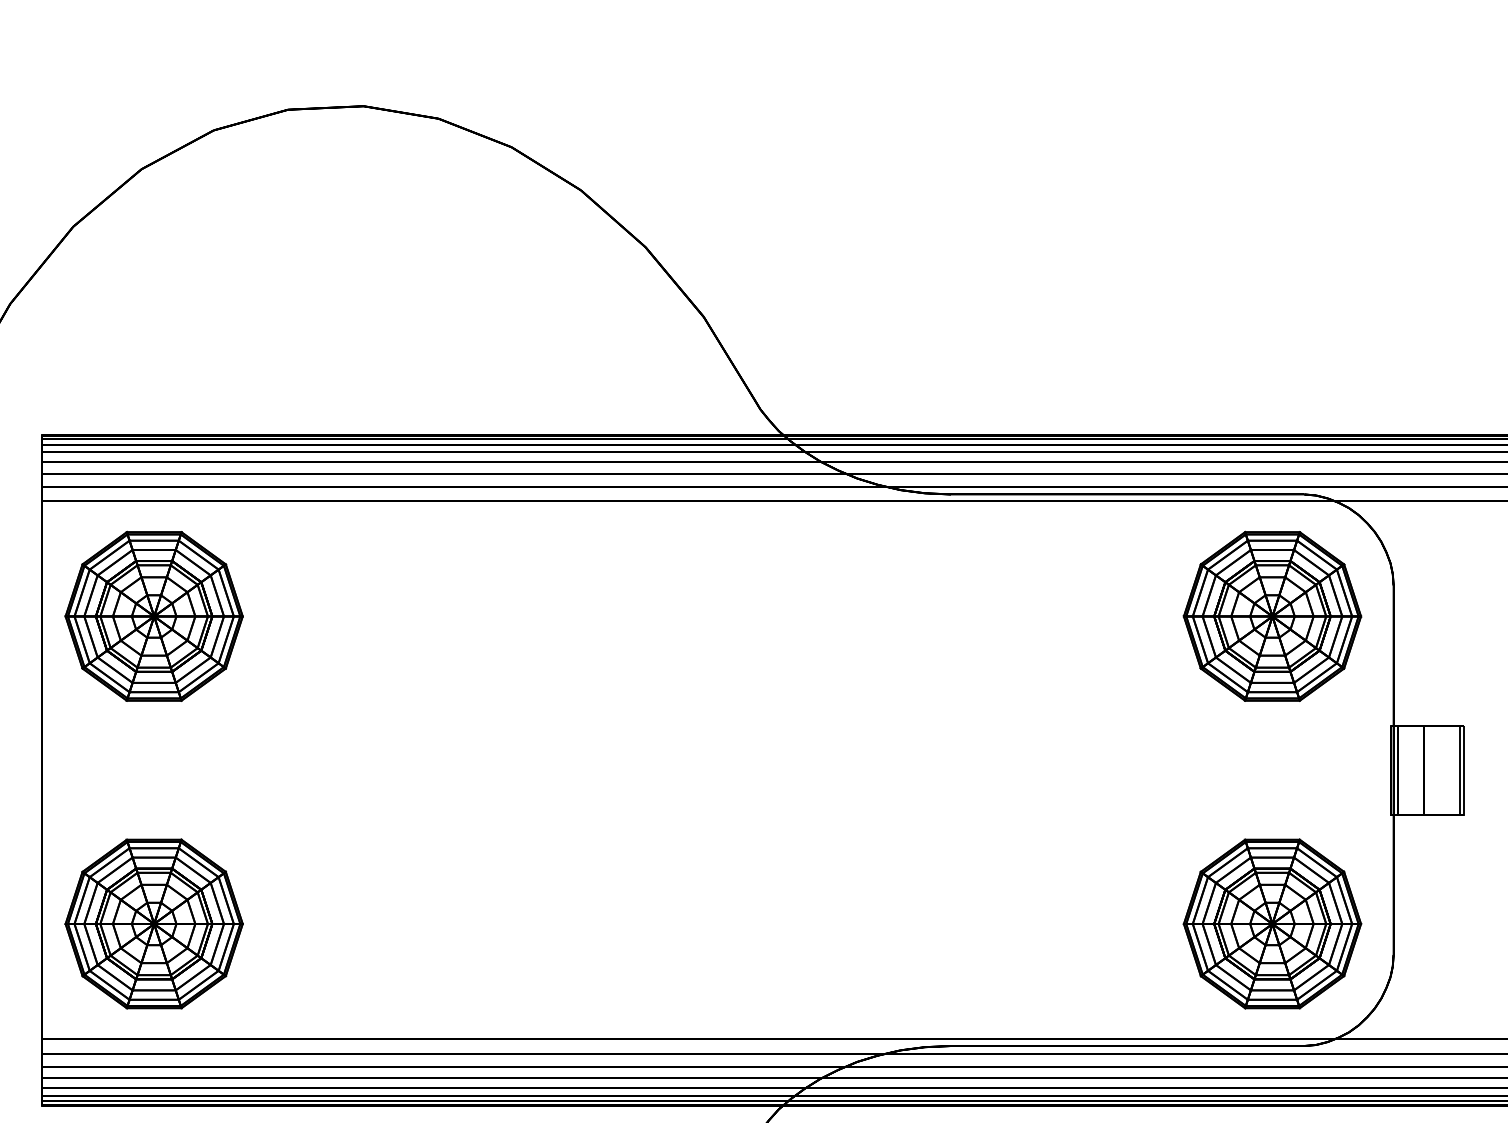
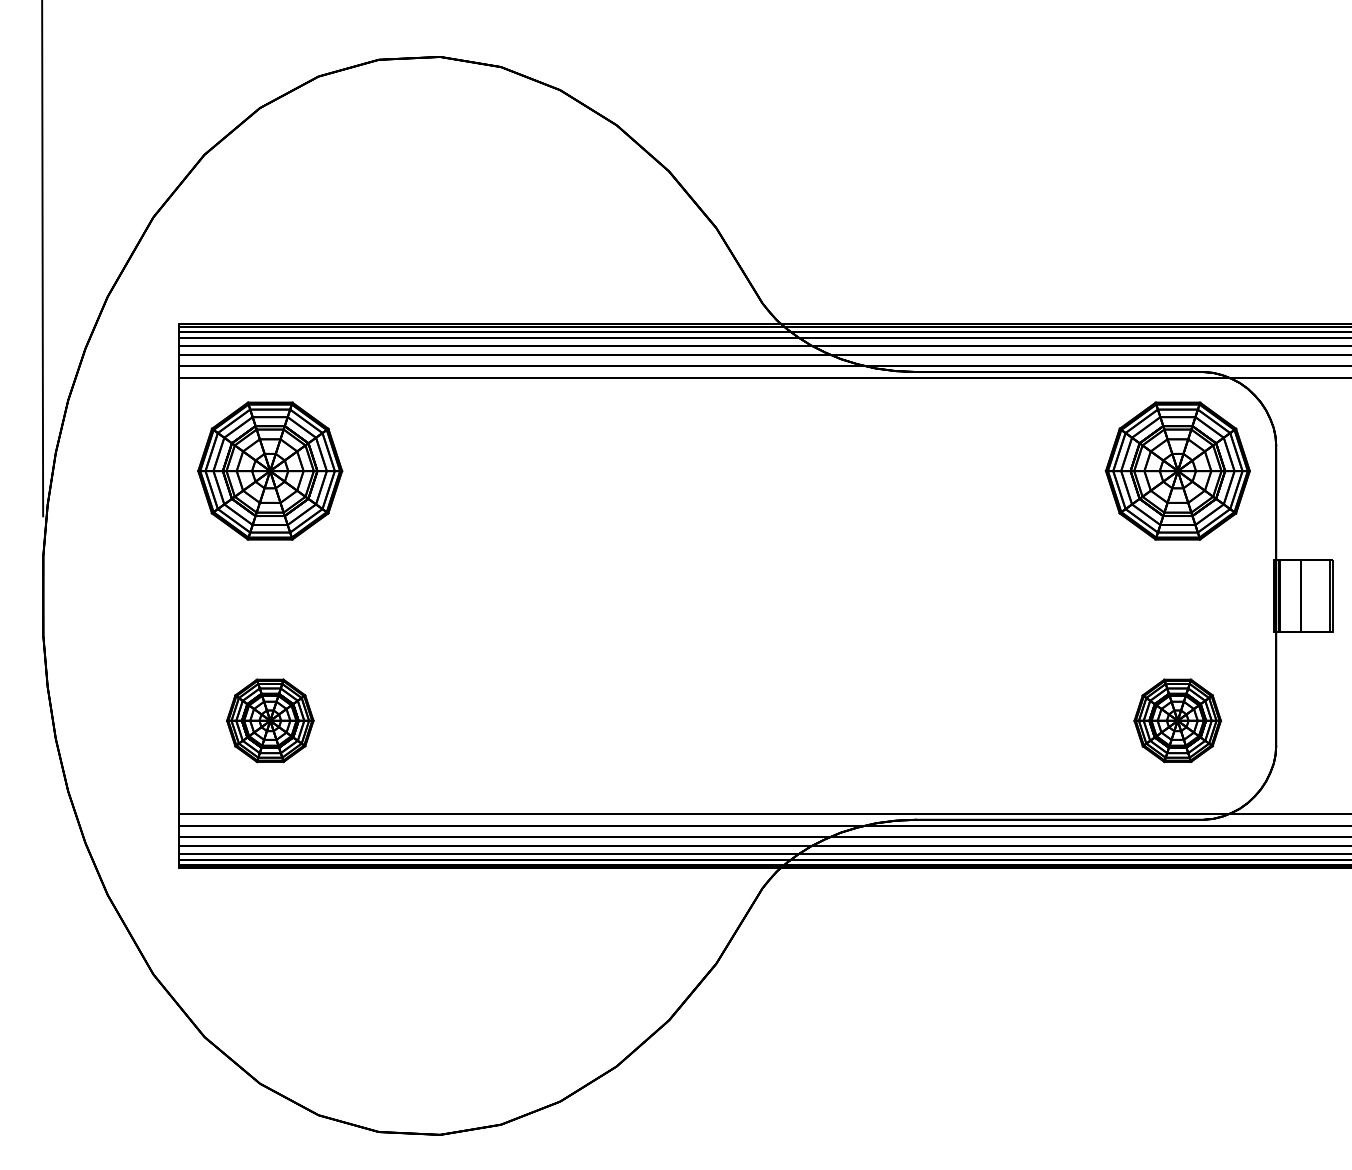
part: (154, 923) -> (270, 720), size x0.6
part: (1271, 923) -> (1177, 720), size x0.6

